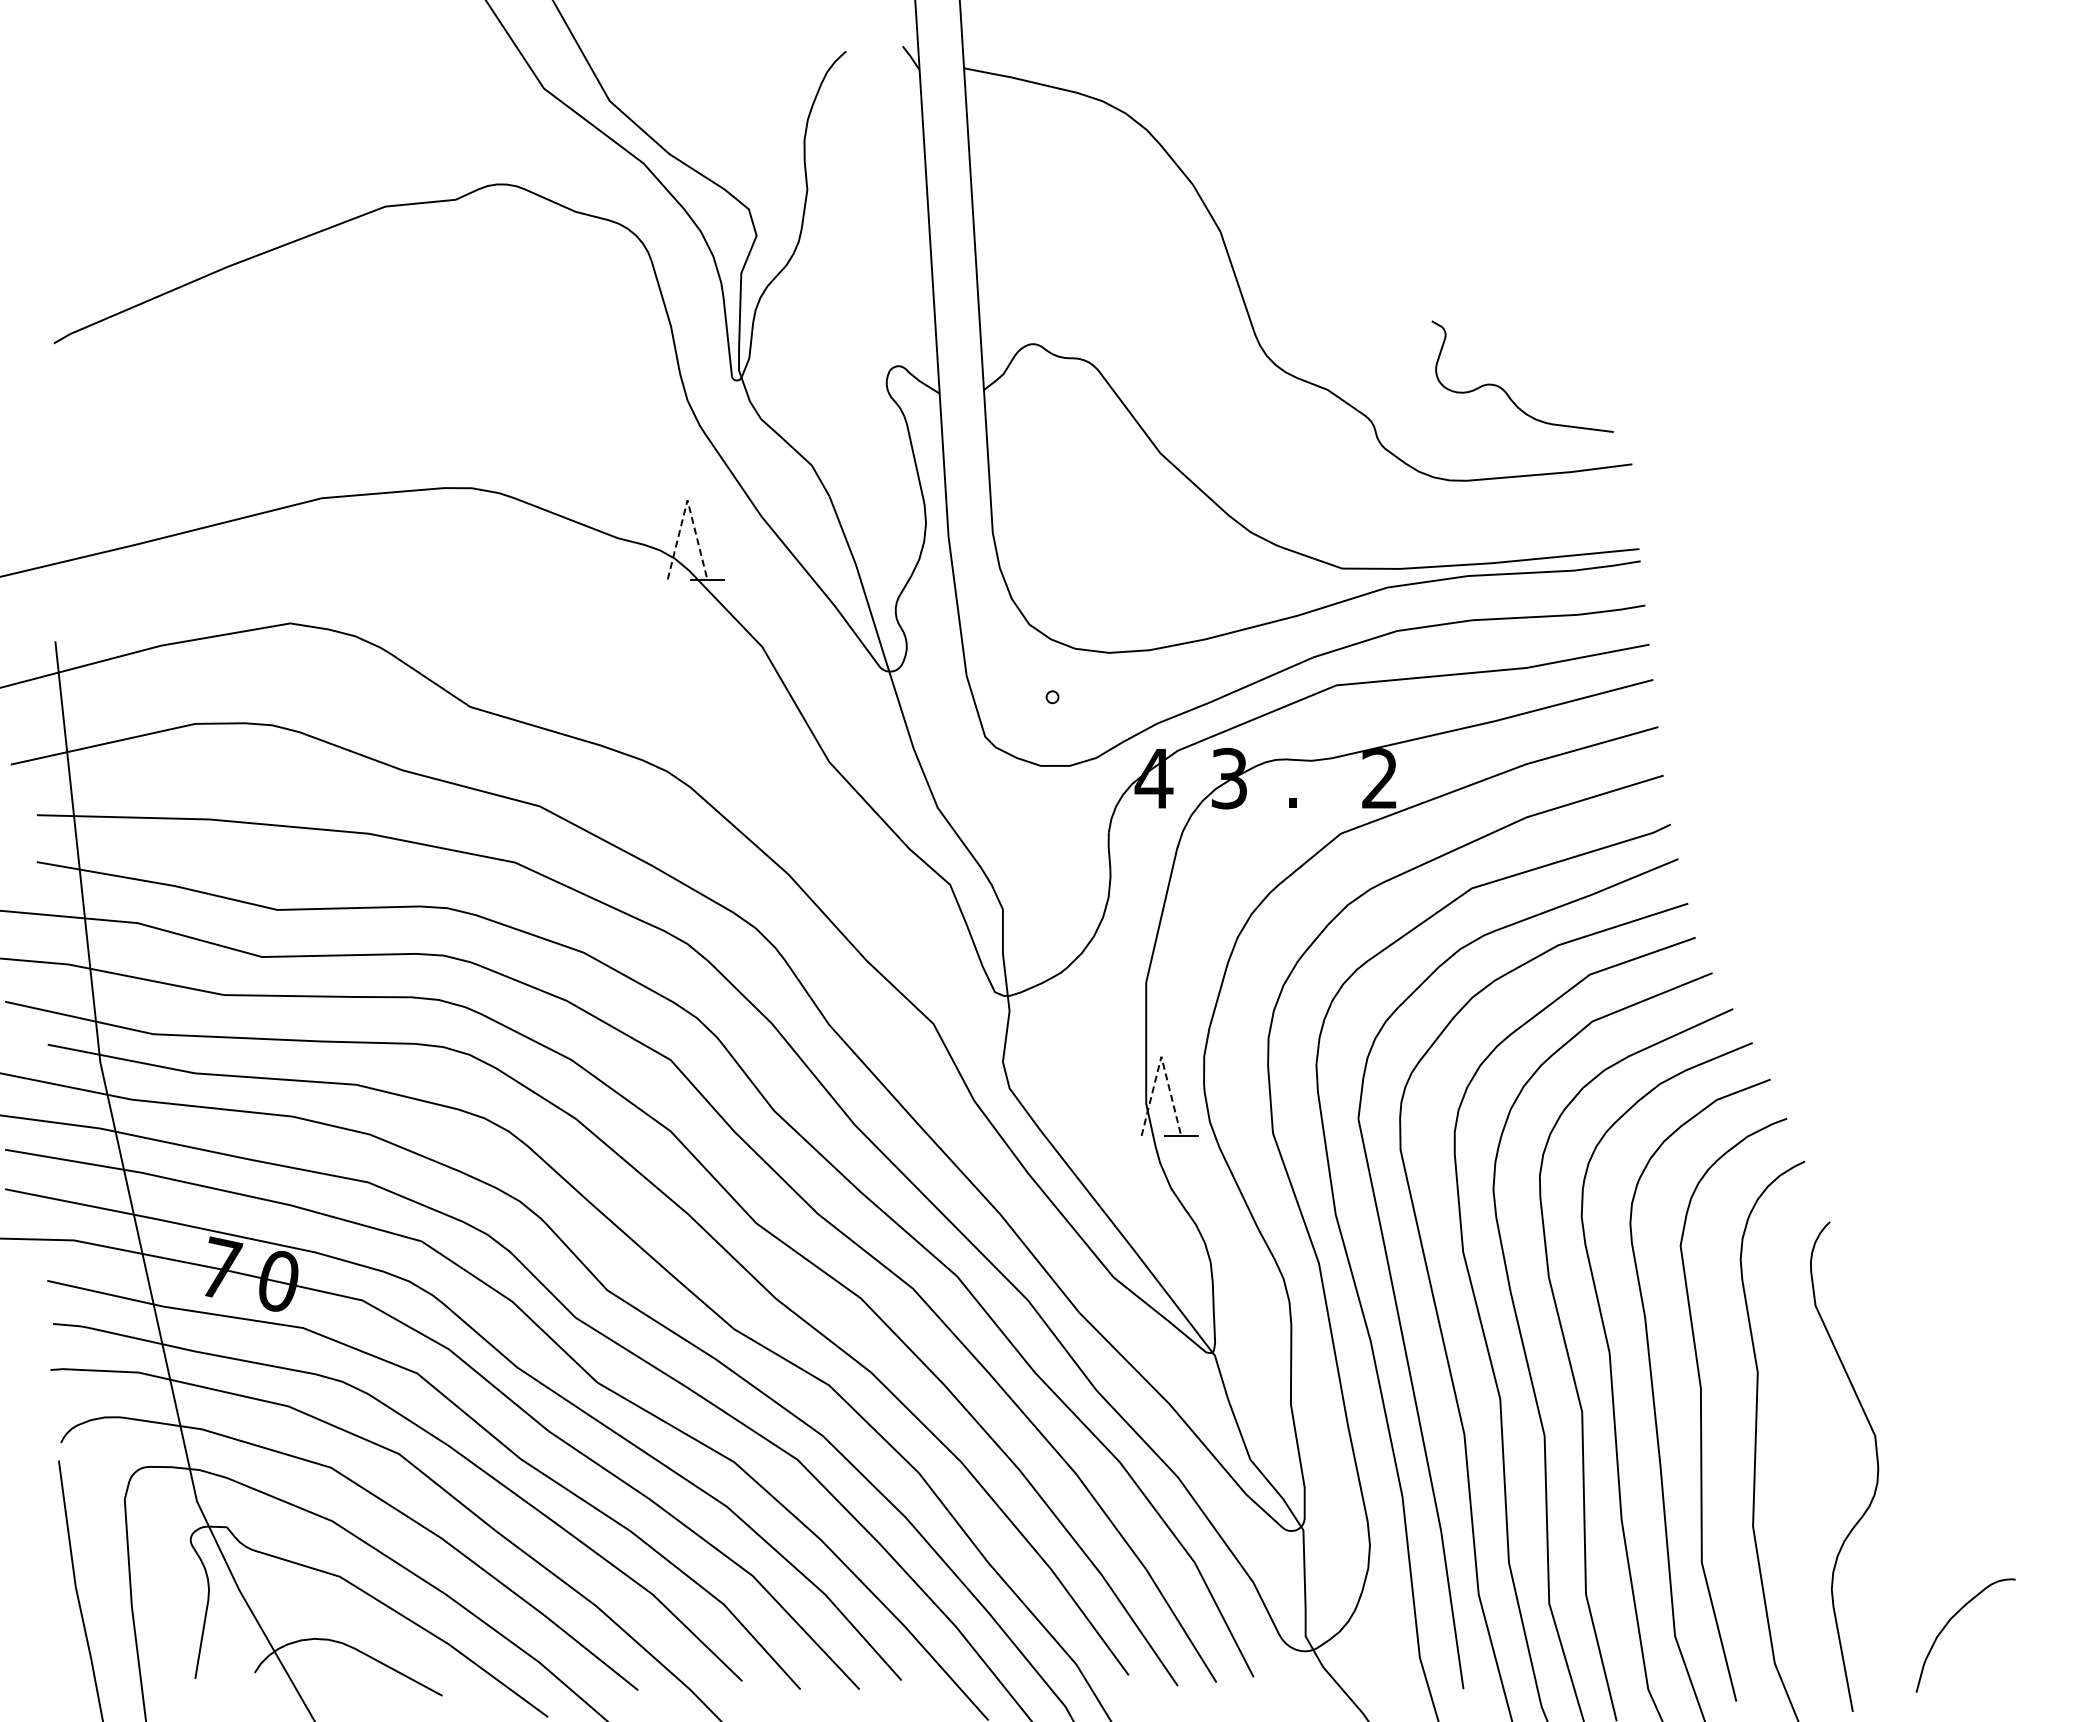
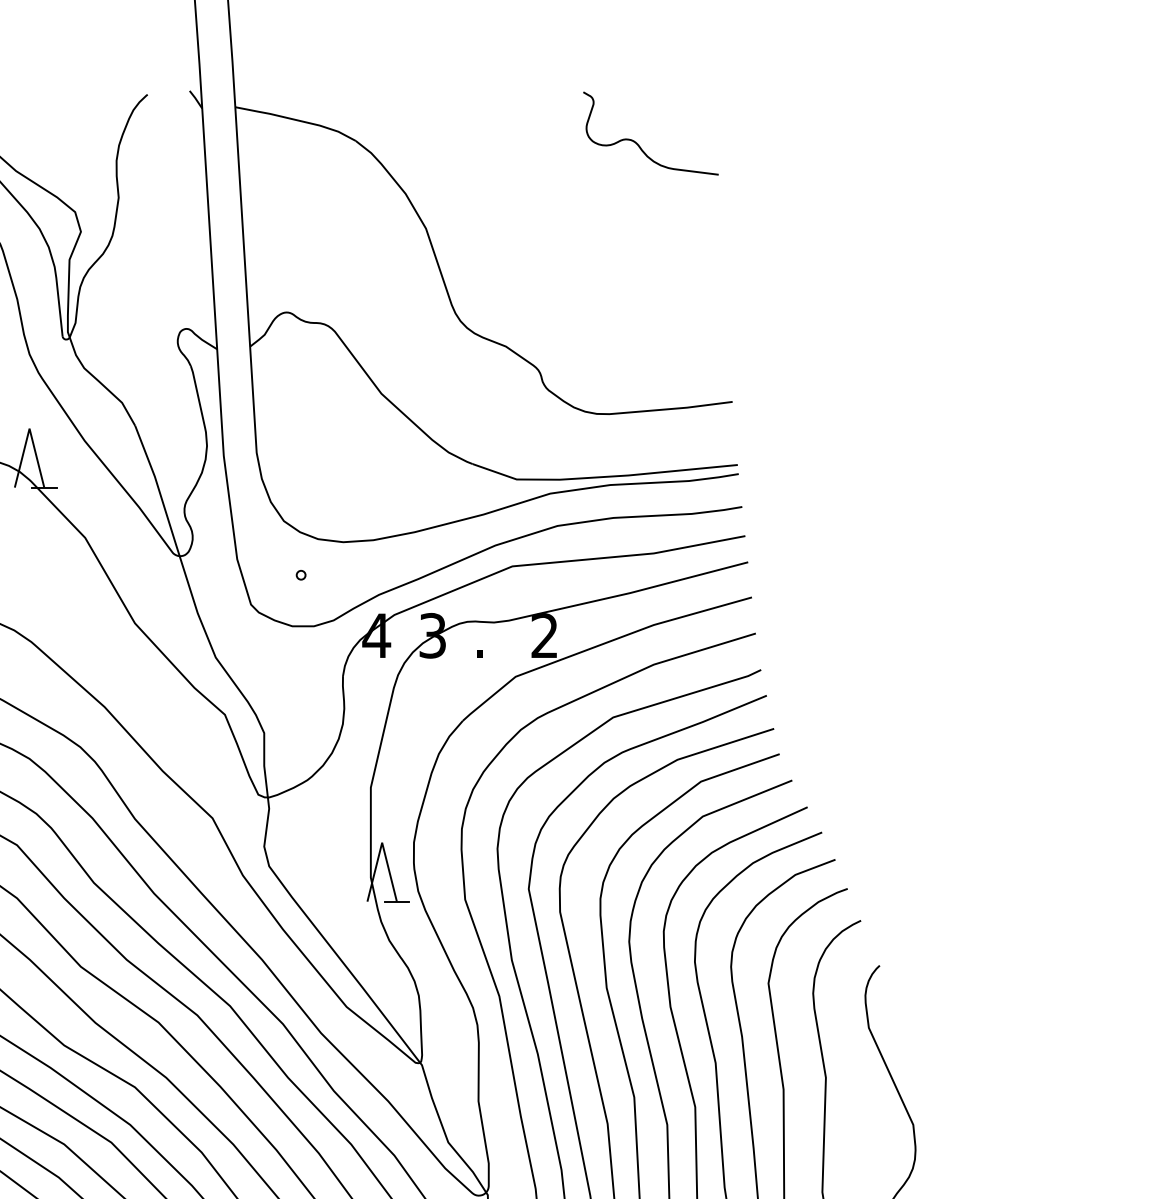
curve: (1506, 391) -> (638, 144), moved
line: (687, 500) -> (29, 428), dashed -> solid
line: (1161, 1056) -> (382, 842), dashed -> solid

